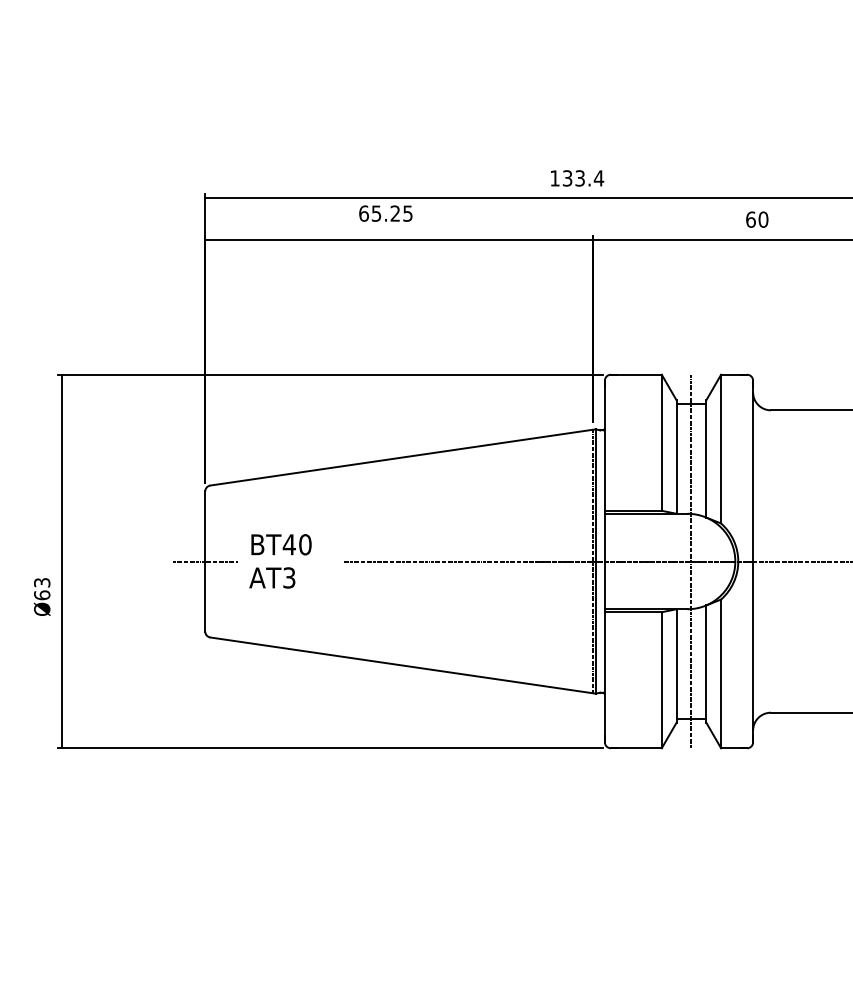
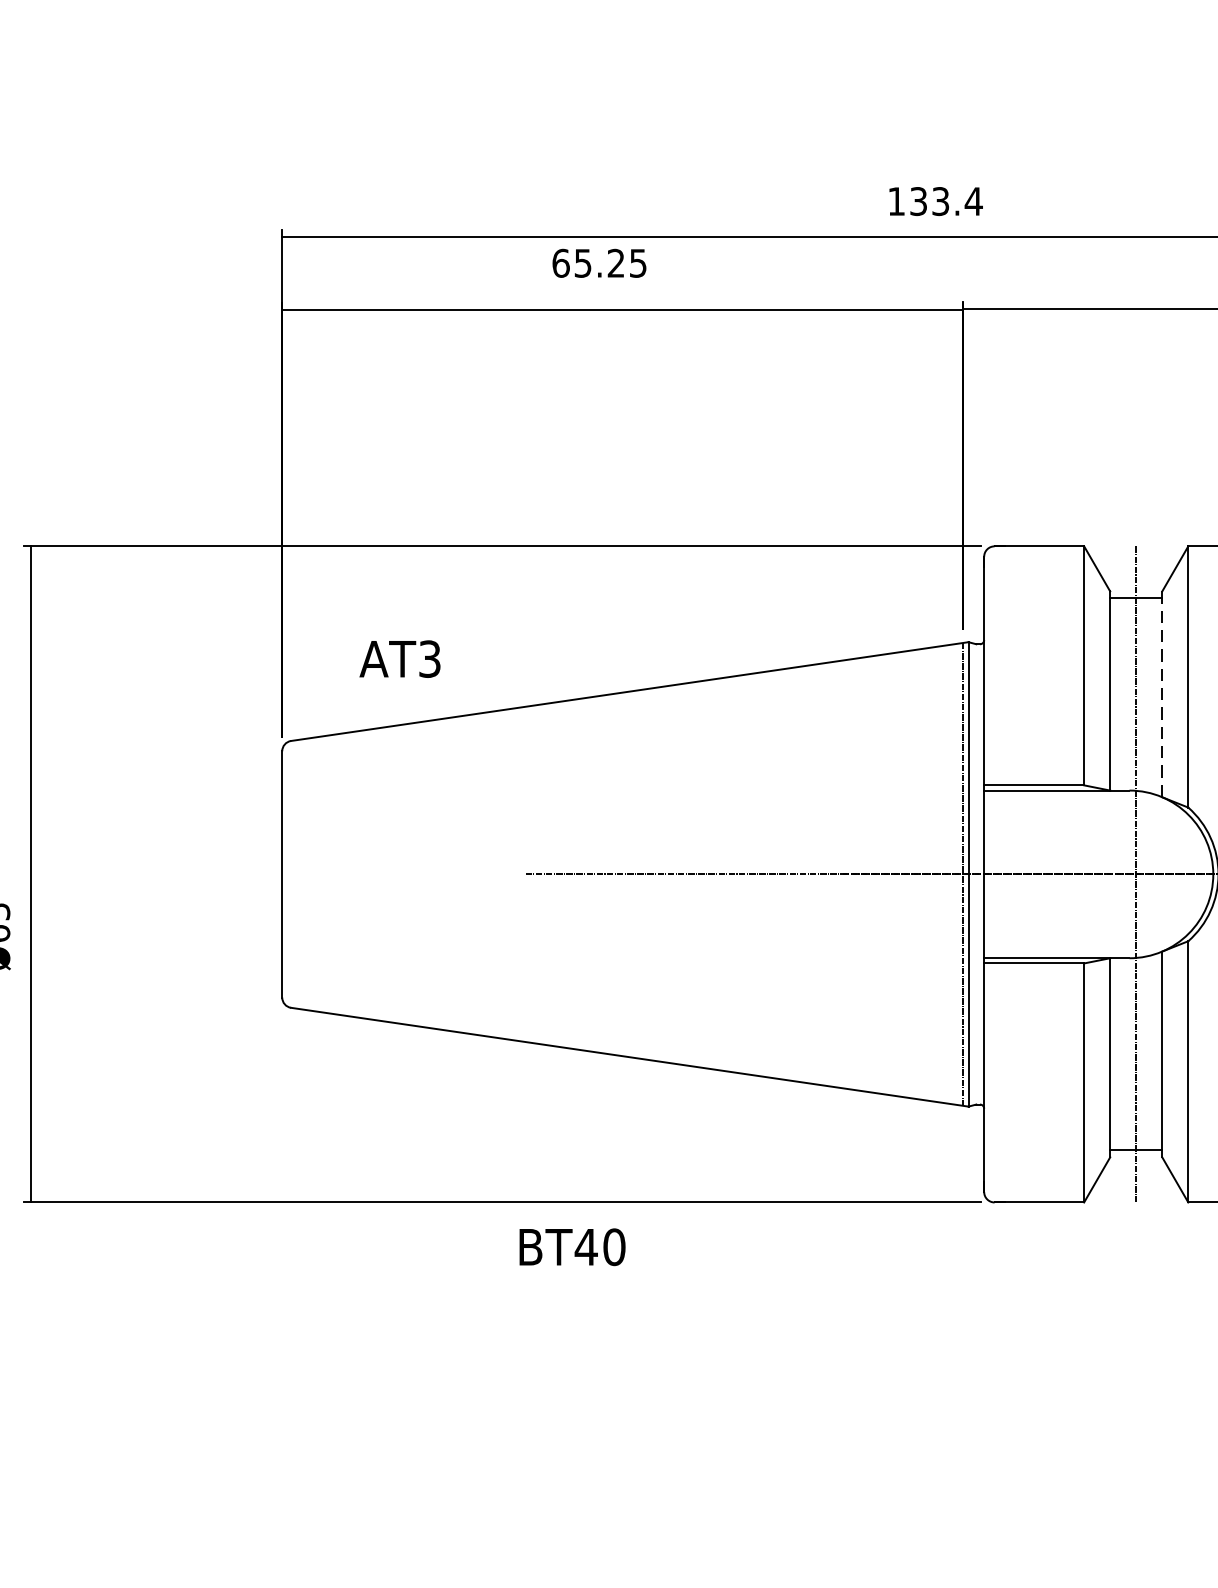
line: (706, 459) -> (1162, 695), solid -> dashed
text: (281, 544) -> (572, 1246), moved
line: (204, 561) -> (280, 874), removed
text: (272, 577) -> (400, 658), moved

